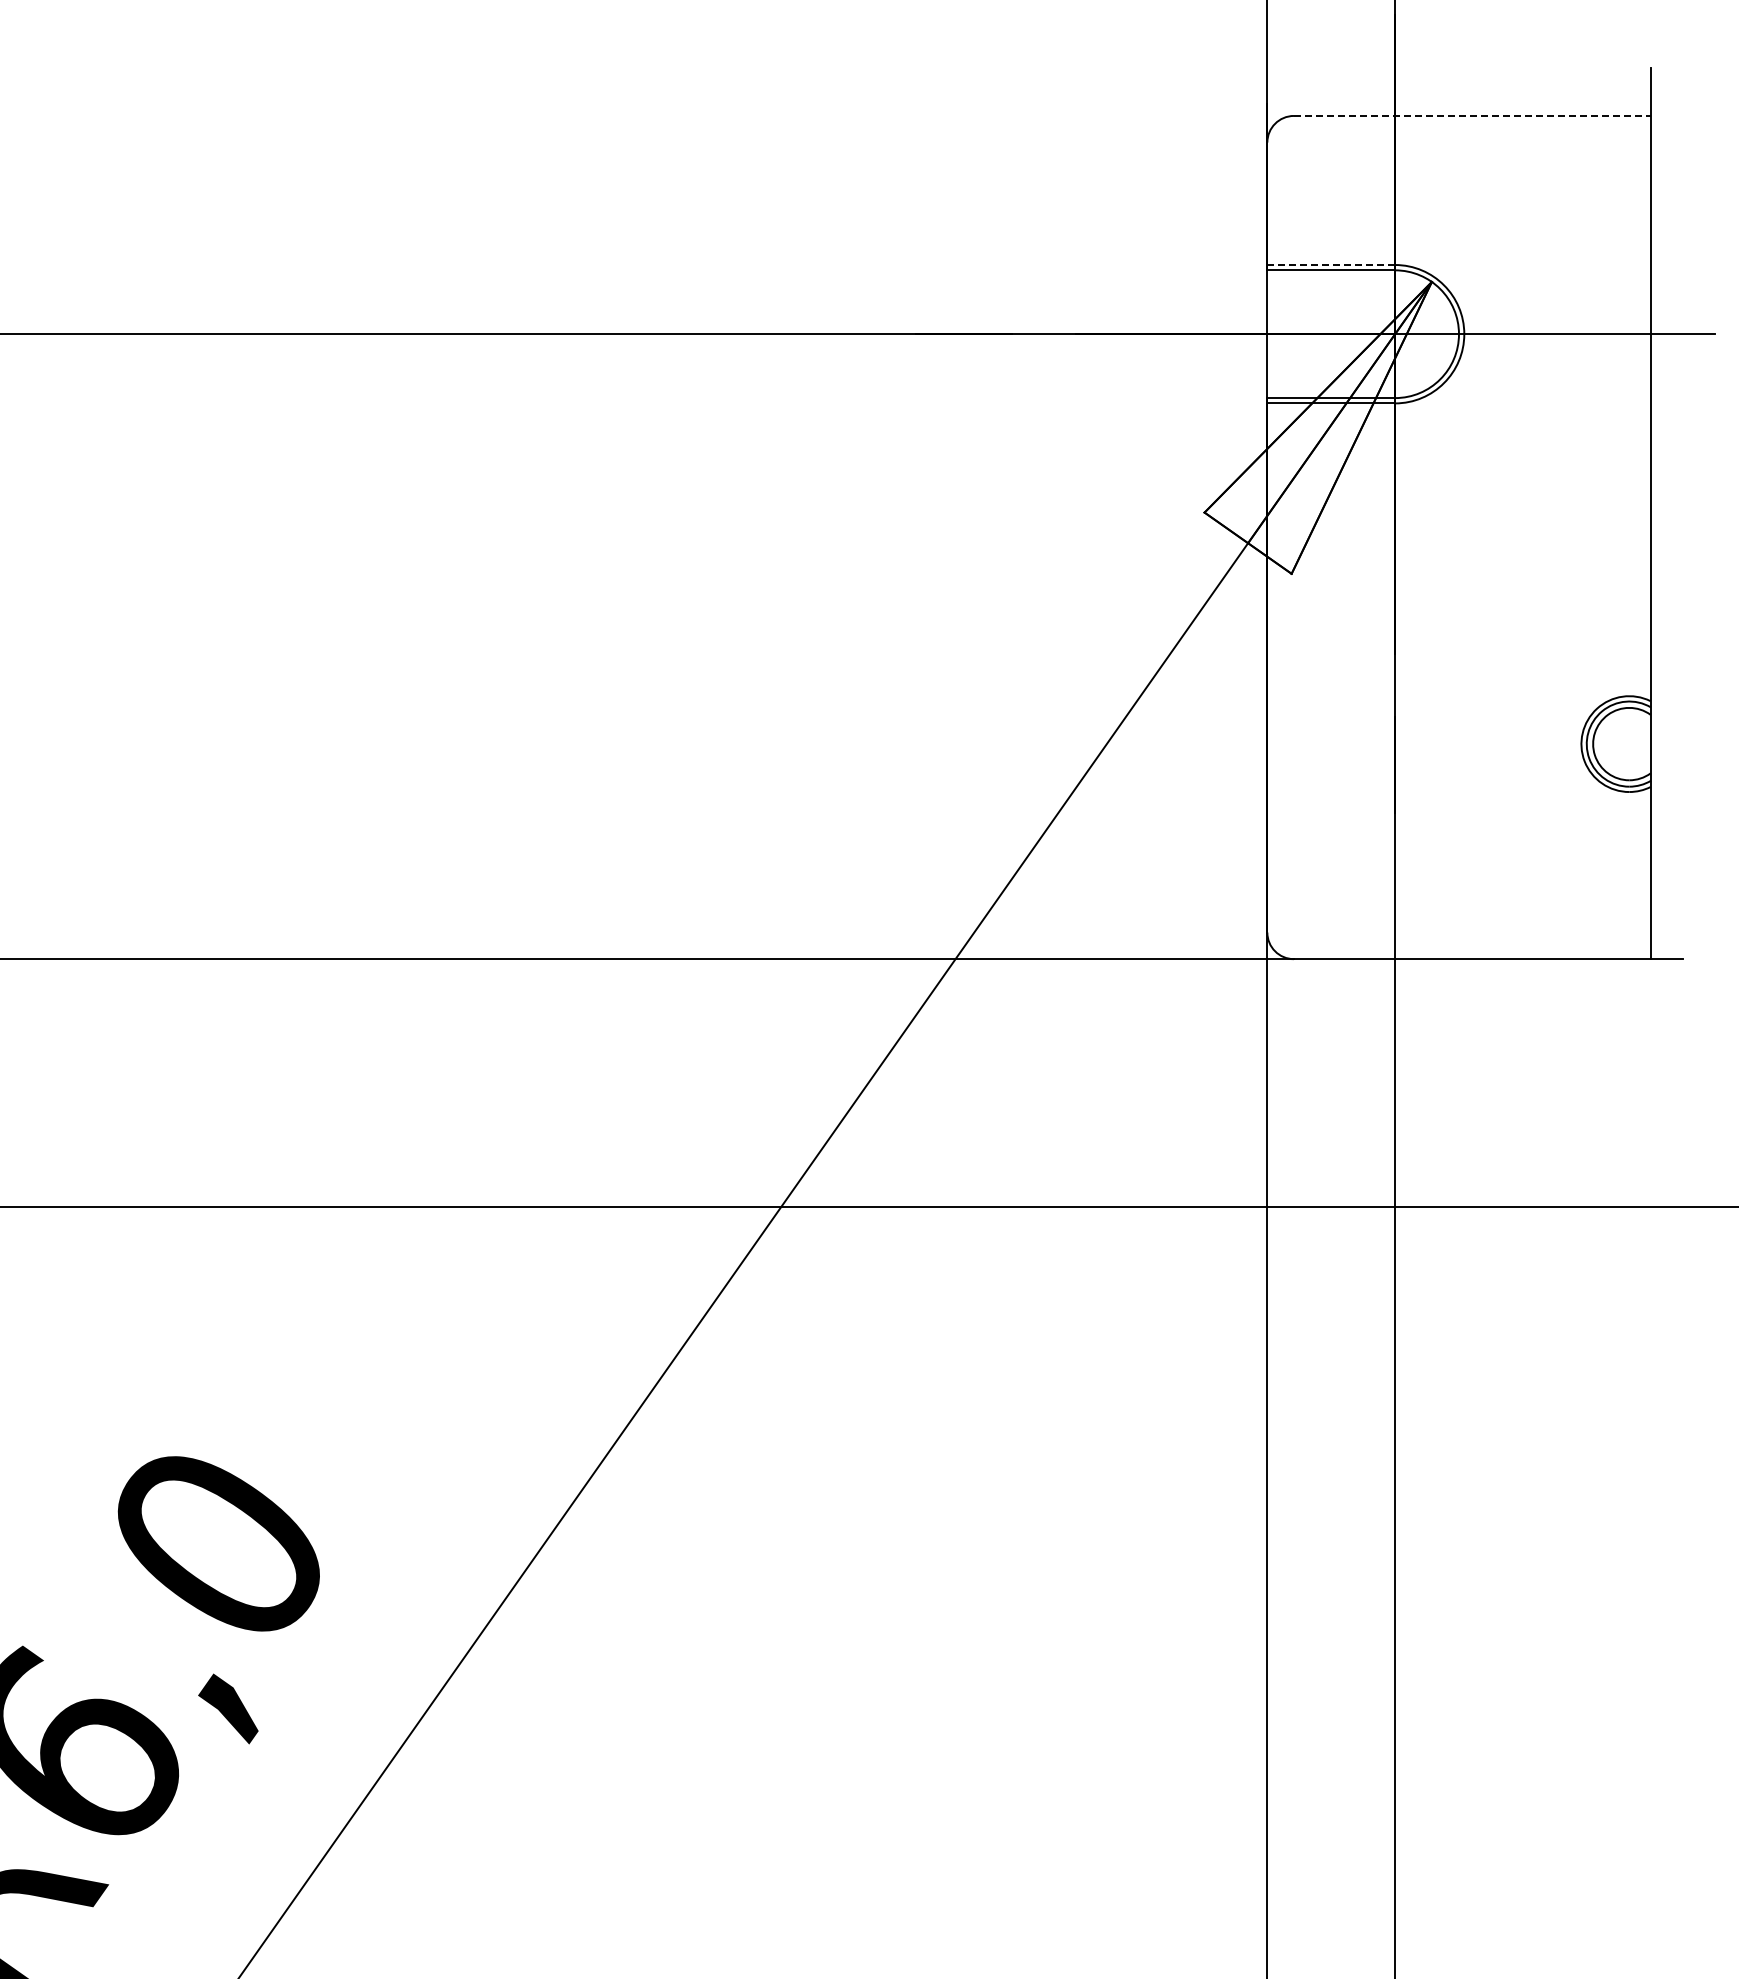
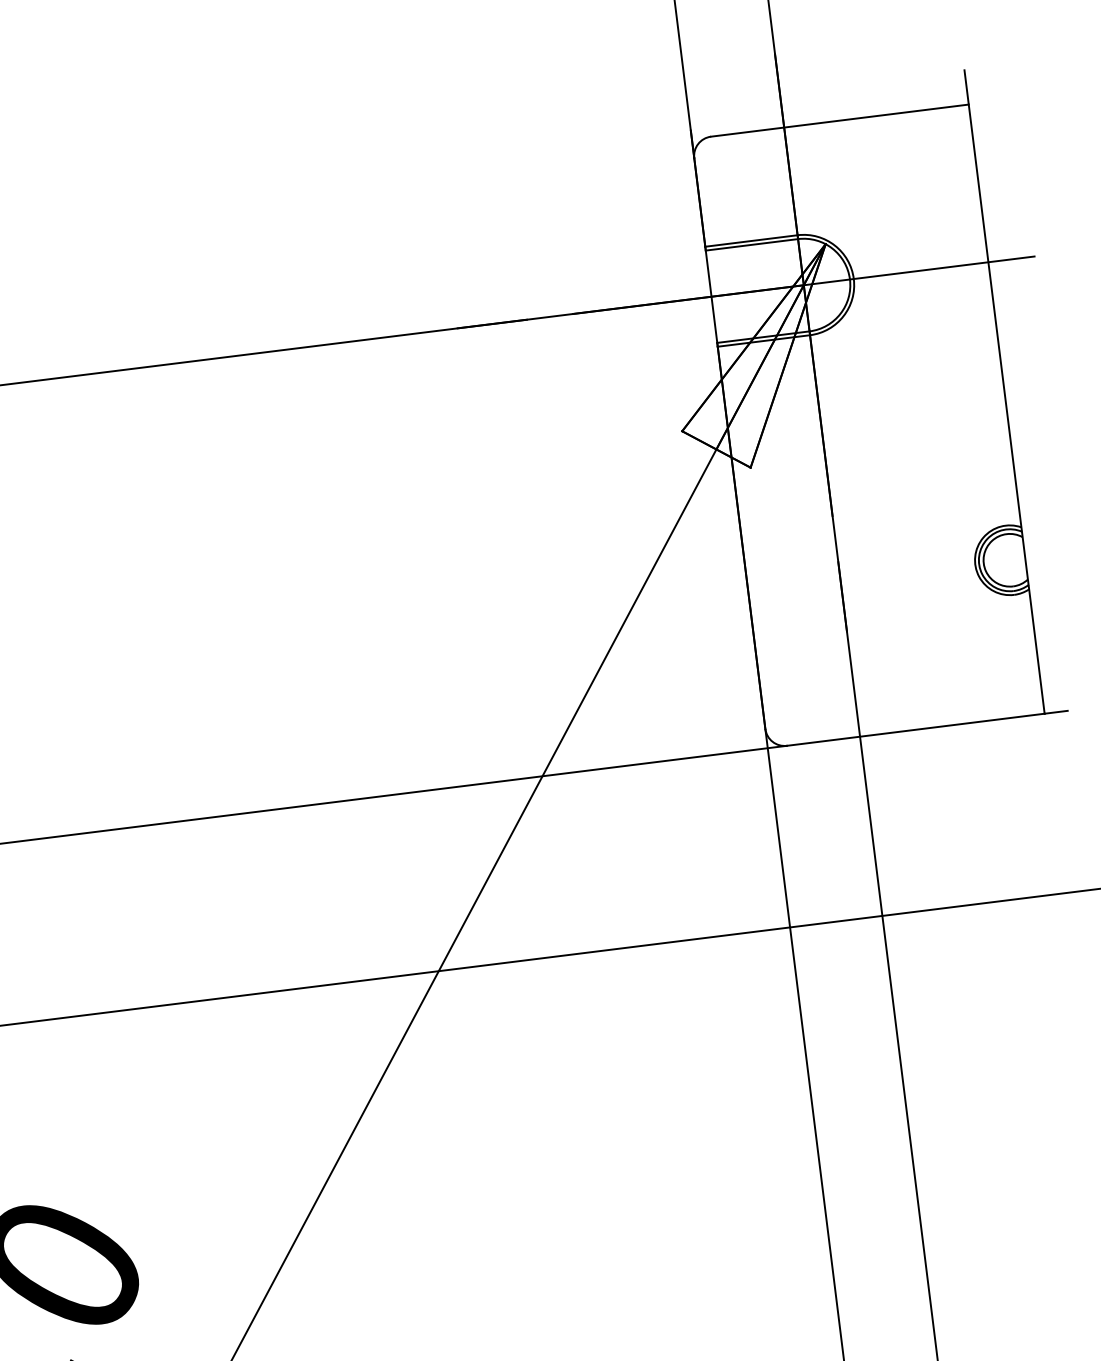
line: (1472, 115) -> (840, 120), dashed -> solid
line: (1331, 265) -> (751, 241), dashed -> solid

